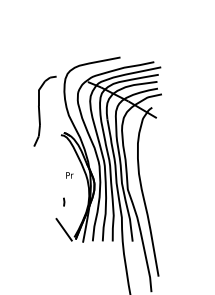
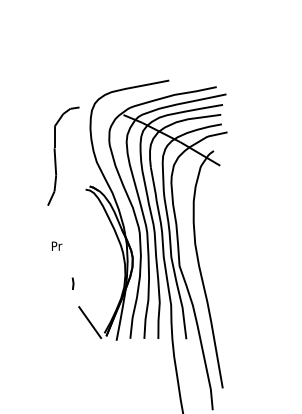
text: (69, 174) -> (56, 245), moved
line: (63, 201) -> (72, 283), moved

